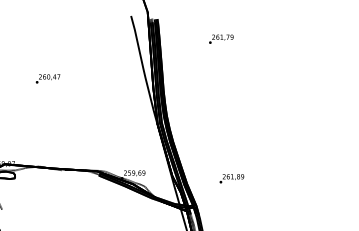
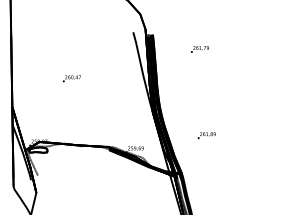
text: (231, 178) -> (206, 135), moved

